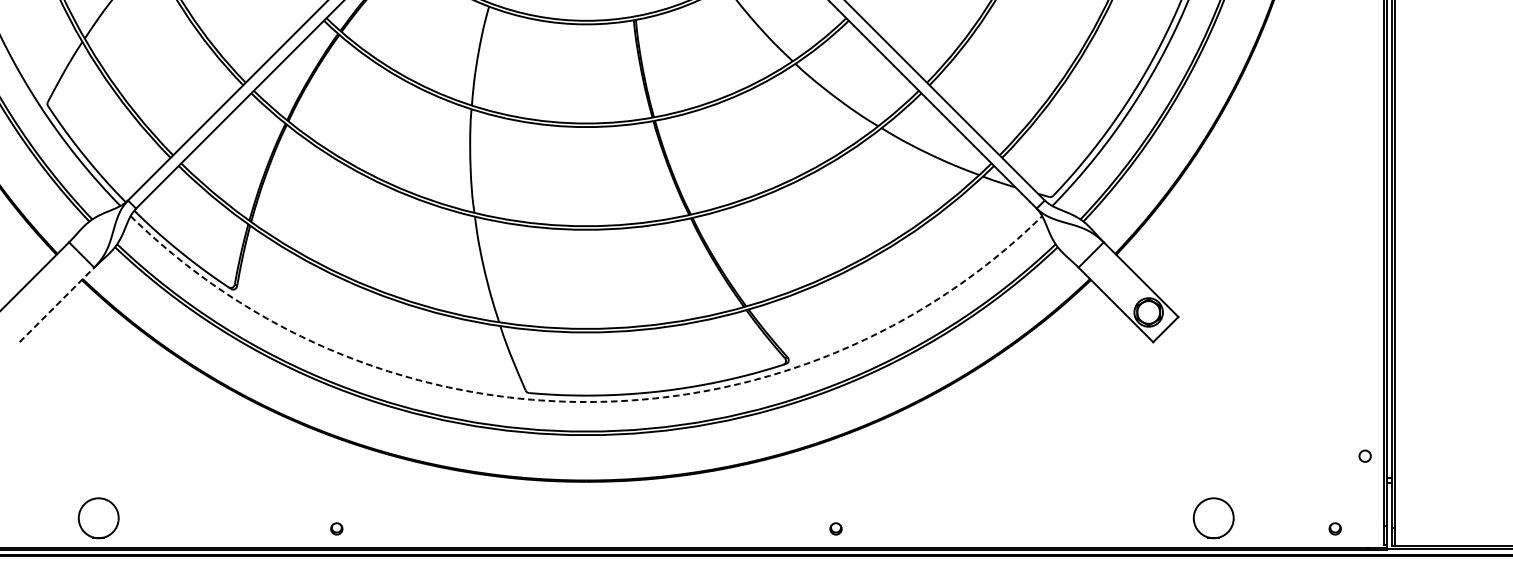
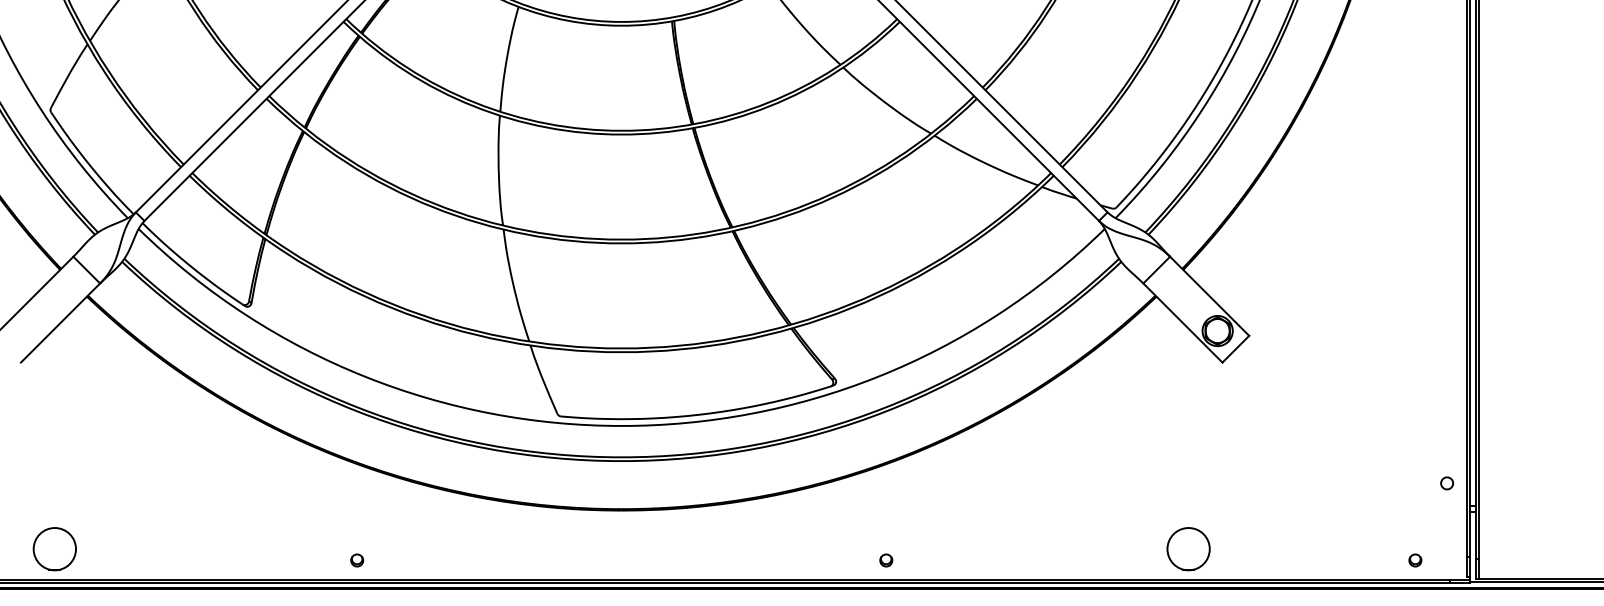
line: (56, 305) -> (60, 323), dashed -> solid
arc: (586, 401) -> (621, 425), dashed -> solid
circle: (98, 518) -> (54, 549), moved
circle: (1213, 518) -> (1188, 549), moved

